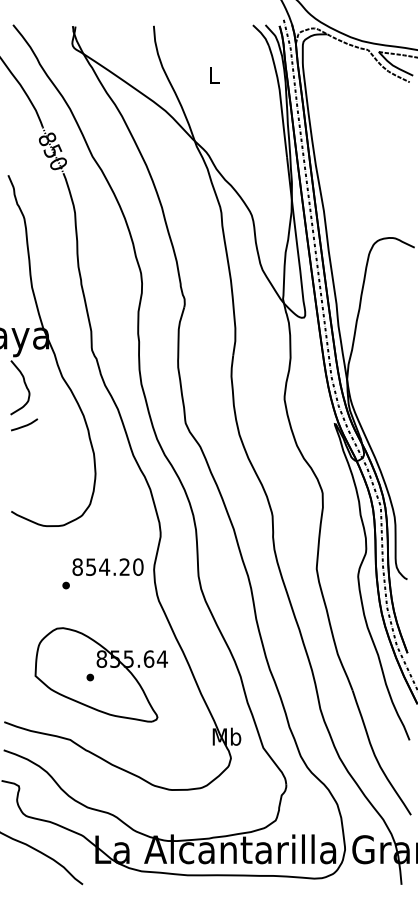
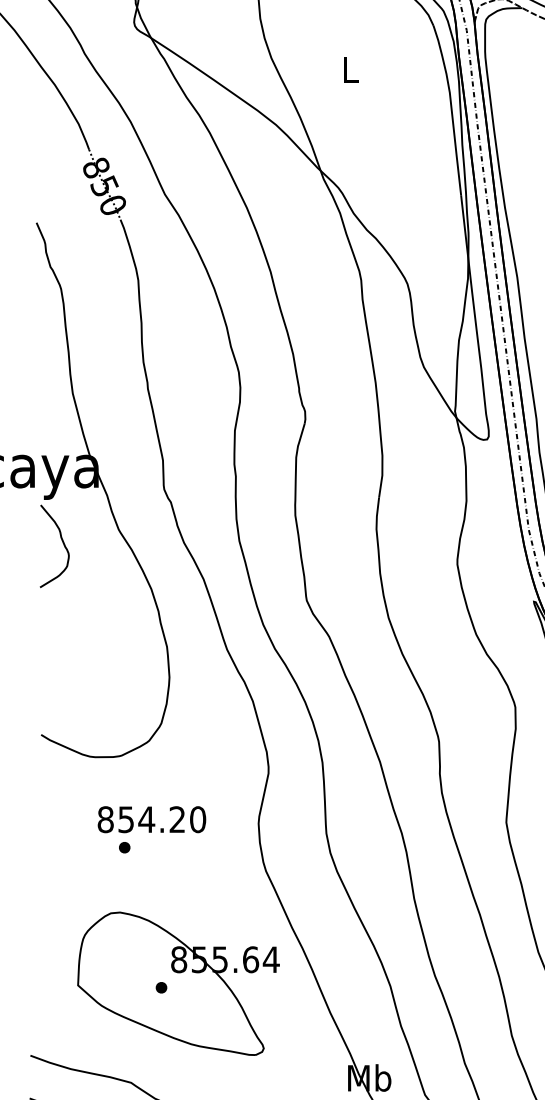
curve: (25, 424) -> (62, 602), removed
text: (107, 566) -> (151, 818), moved

